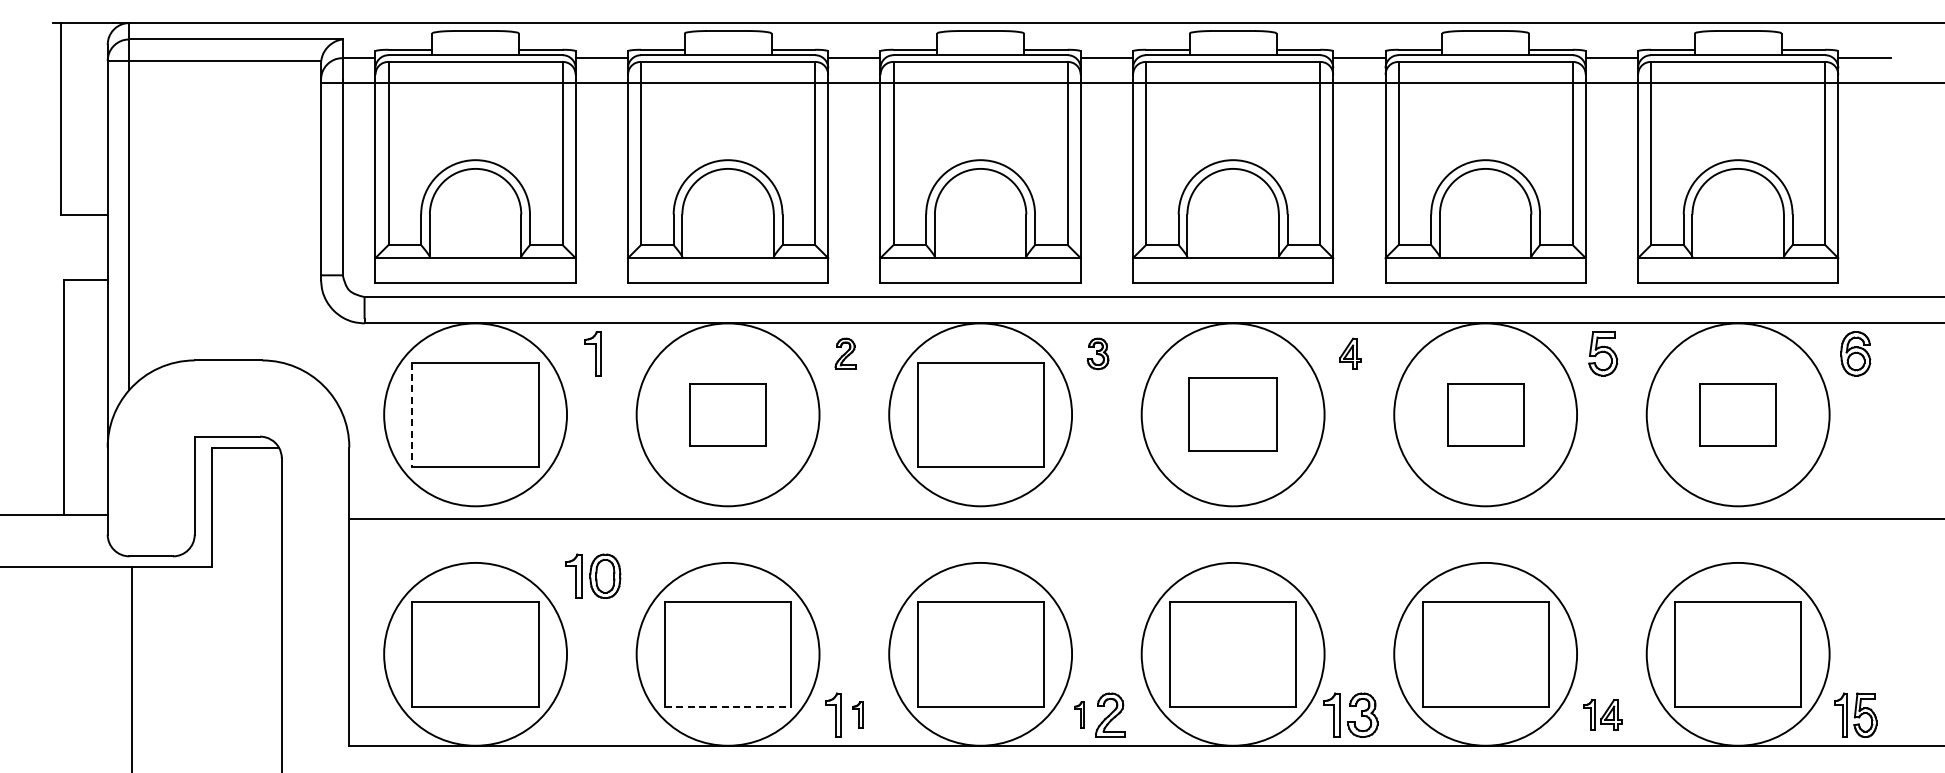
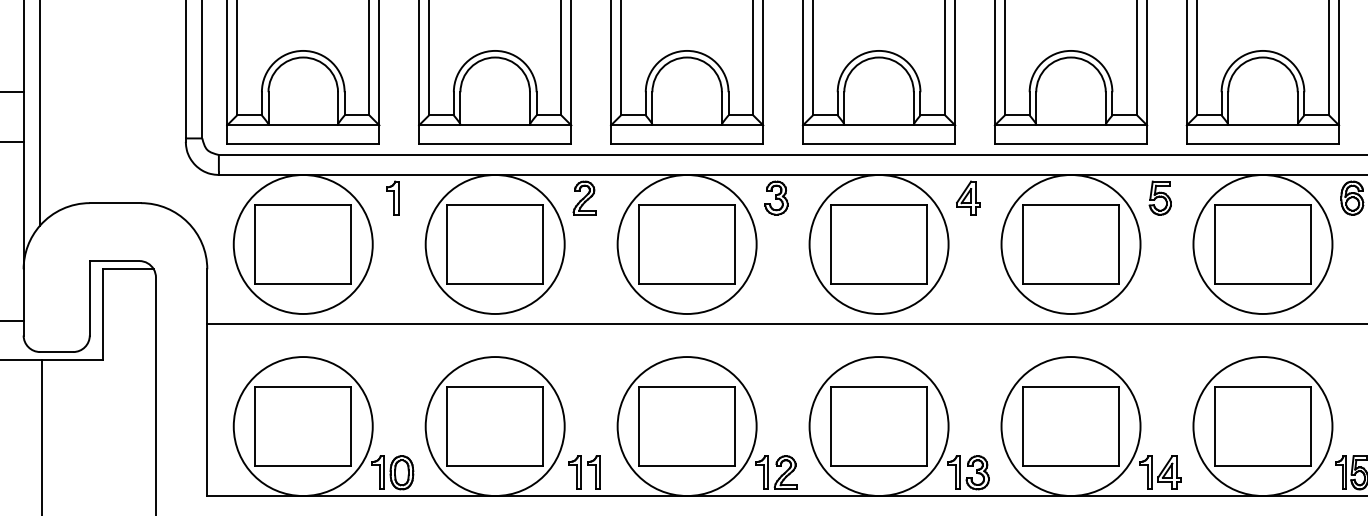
part: (845, 353) -> (584, 197), size x1.43
part: (1097, 353) -> (775, 197), size x1.43
part: (1350, 353) -> (968, 197), size x1.43
part: (727, 414) -> (494, 244), size x1.67
part: (1232, 414) -> (878, 244), size x1.43
part: (1485, 414) -> (1070, 244), size x1.67
part: (1737, 414) -> (1262, 244), size x1.67
line: (412, 415) -> (255, 244), dashed -> solid
part: (593, 575) -> (392, 472), moved
line: (728, 706) -> (495, 466), dashed -> solid
part: (857, 714) -> (593, 472), size x1.67
part: (1079, 714) -> (762, 472), size x1.67
part: (1602, 714) -> (1159, 472), size x1.43

